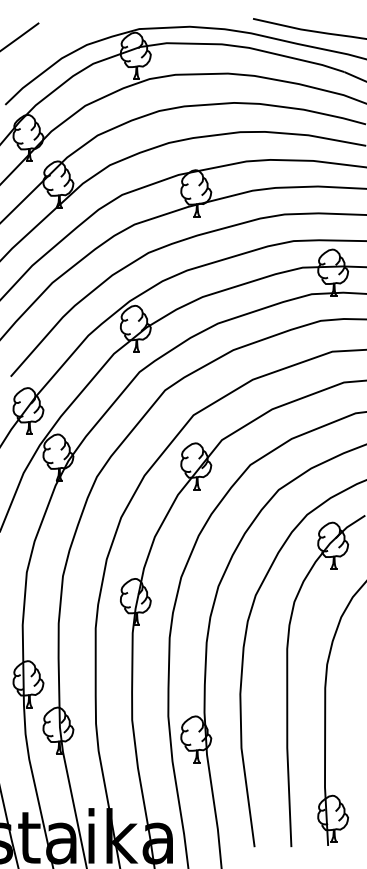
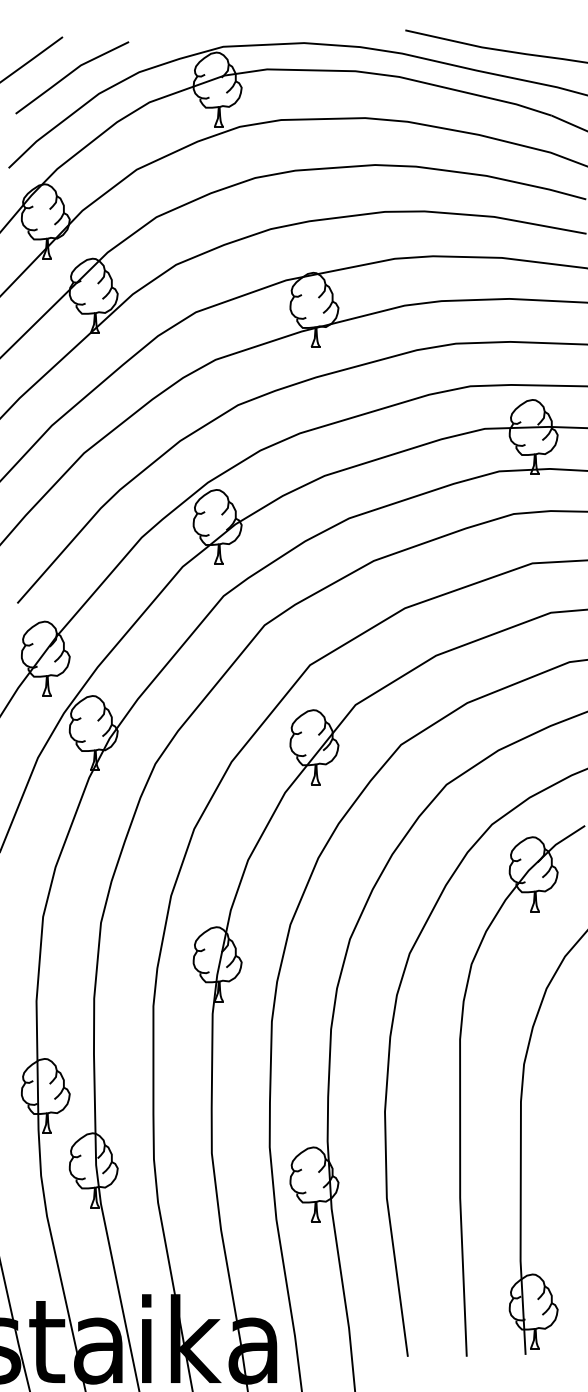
line: (43, 47) -> (69, 76), added

